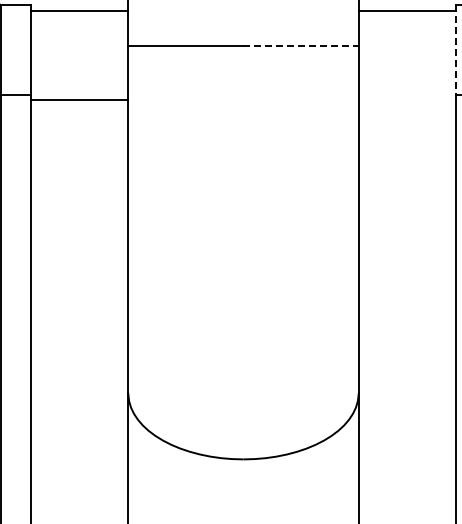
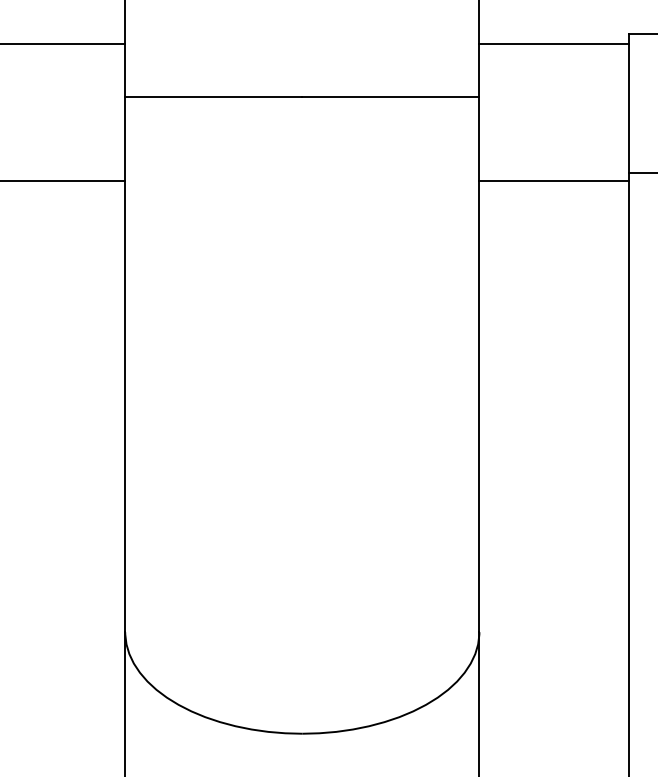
line: (301, 45) -> (391, 97), dashed -> solid
line: (455, 50) -> (628, 104), dashed -> solid
line: (406, 99) -> (553, 180), added

